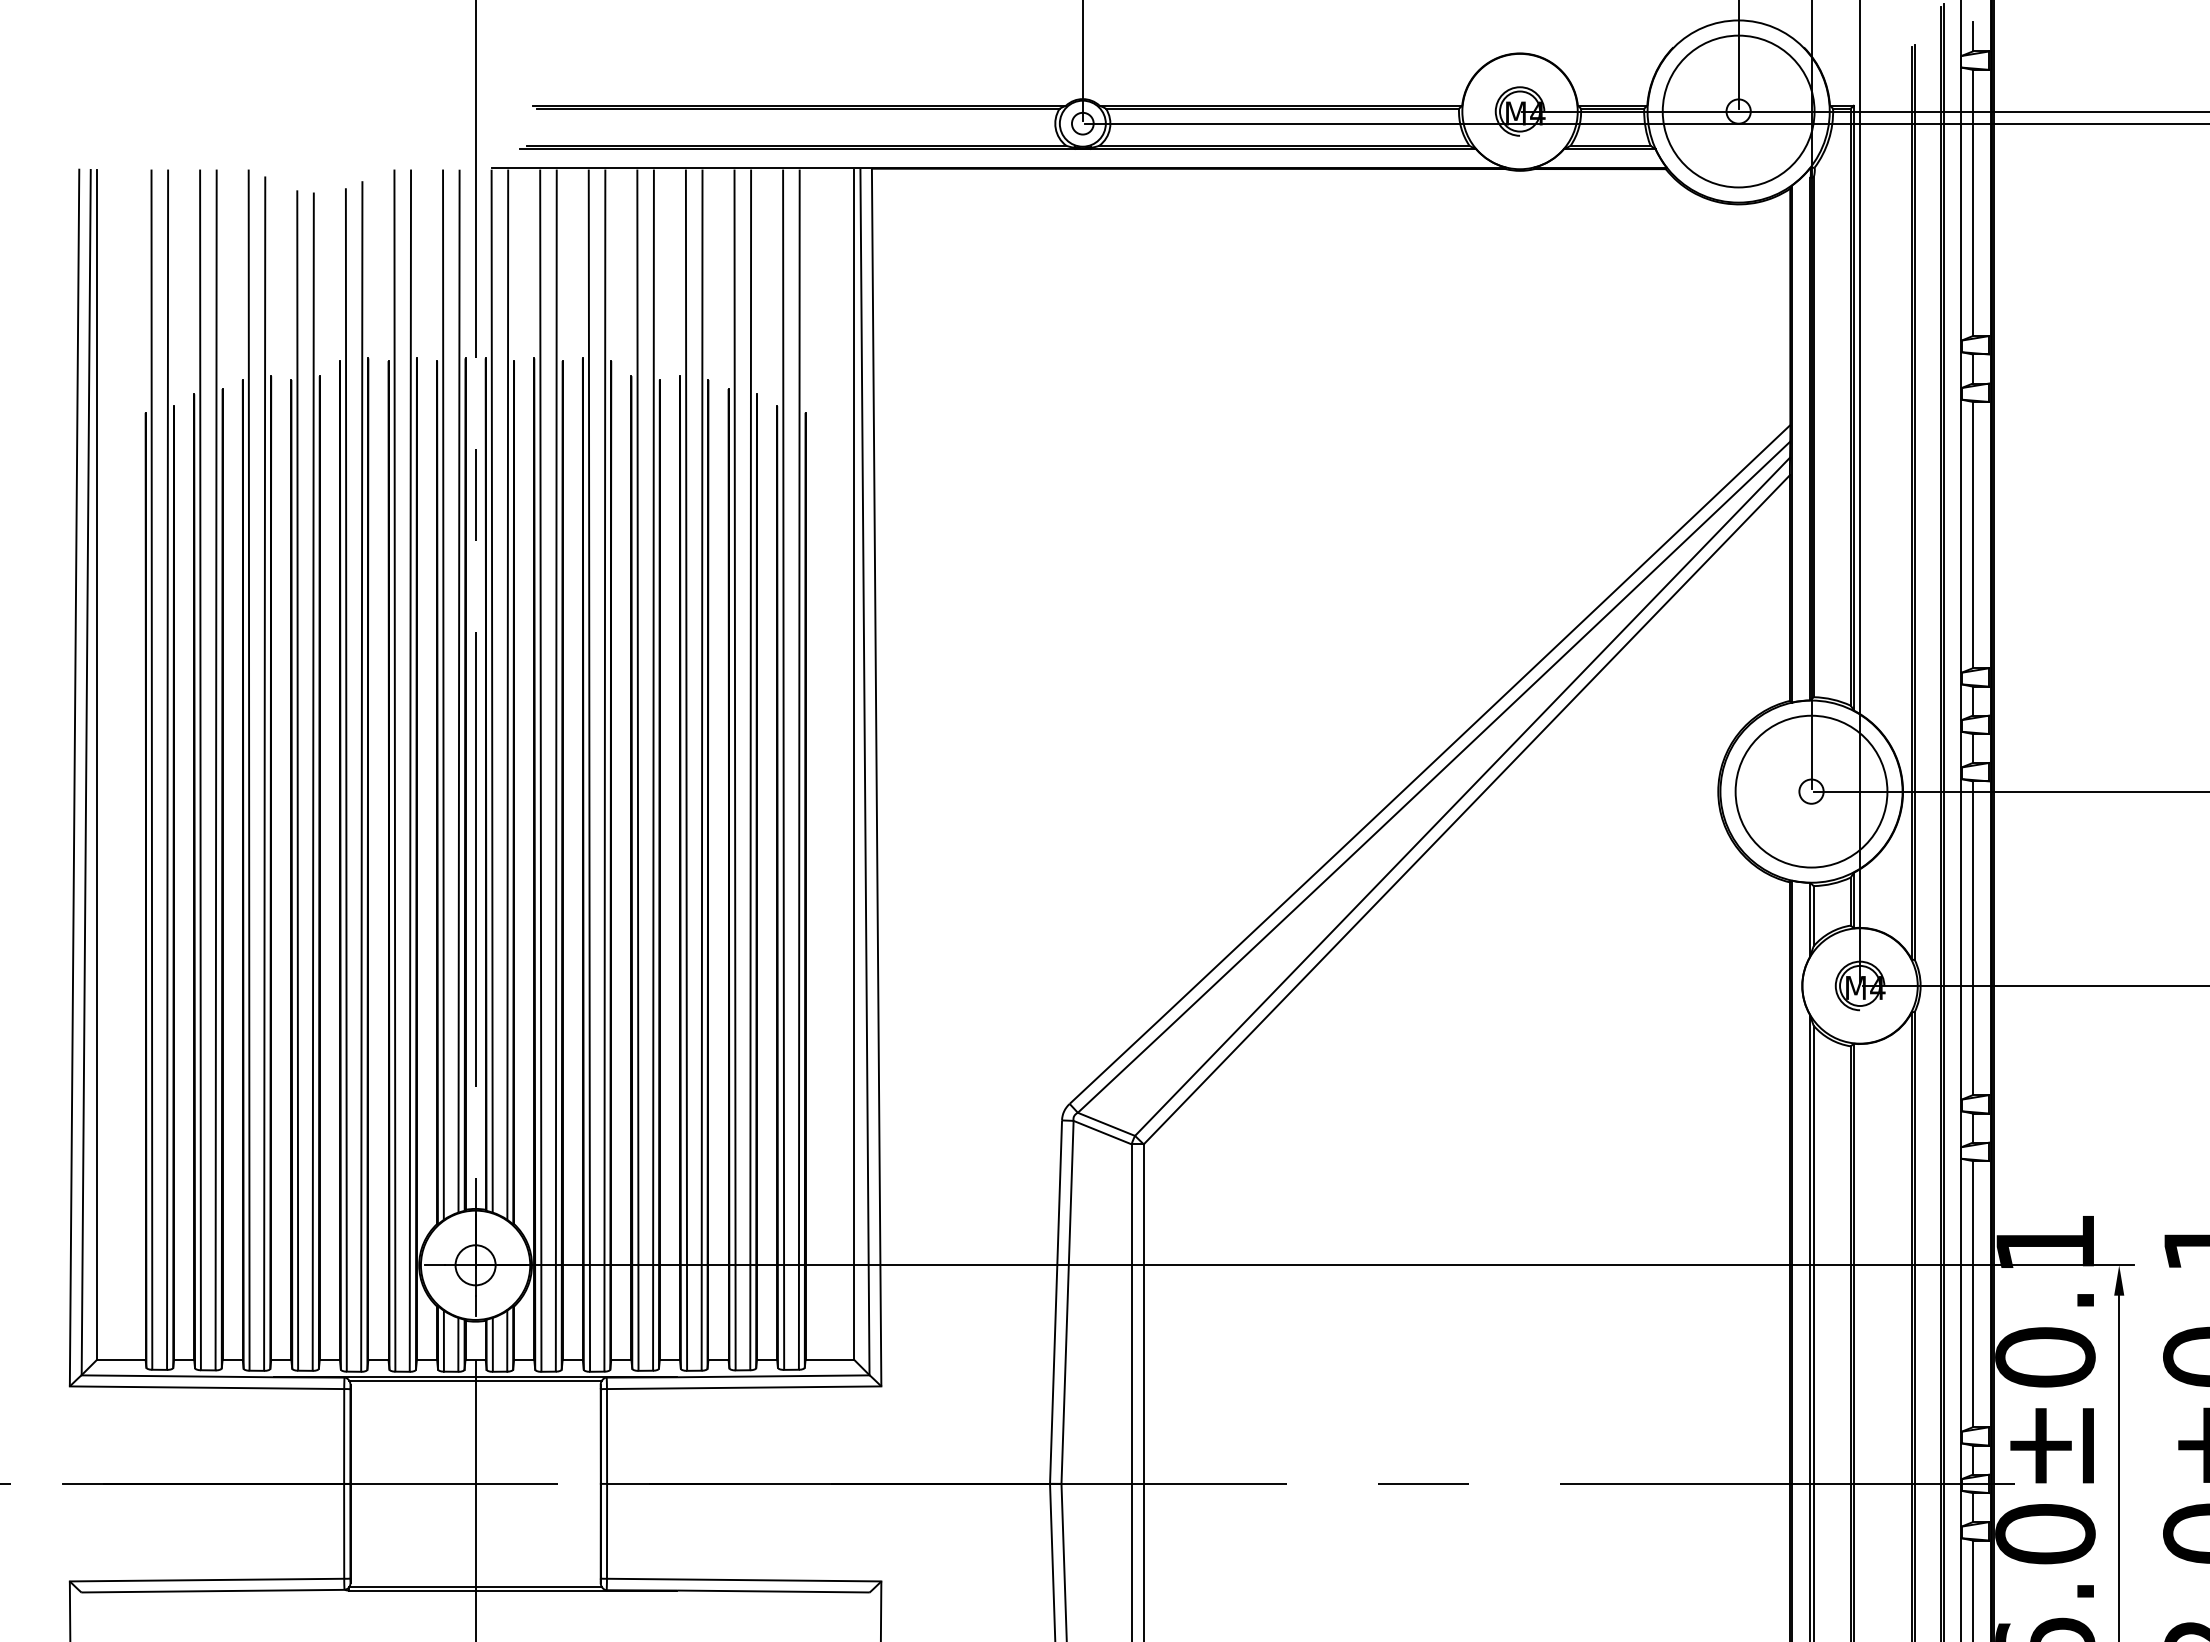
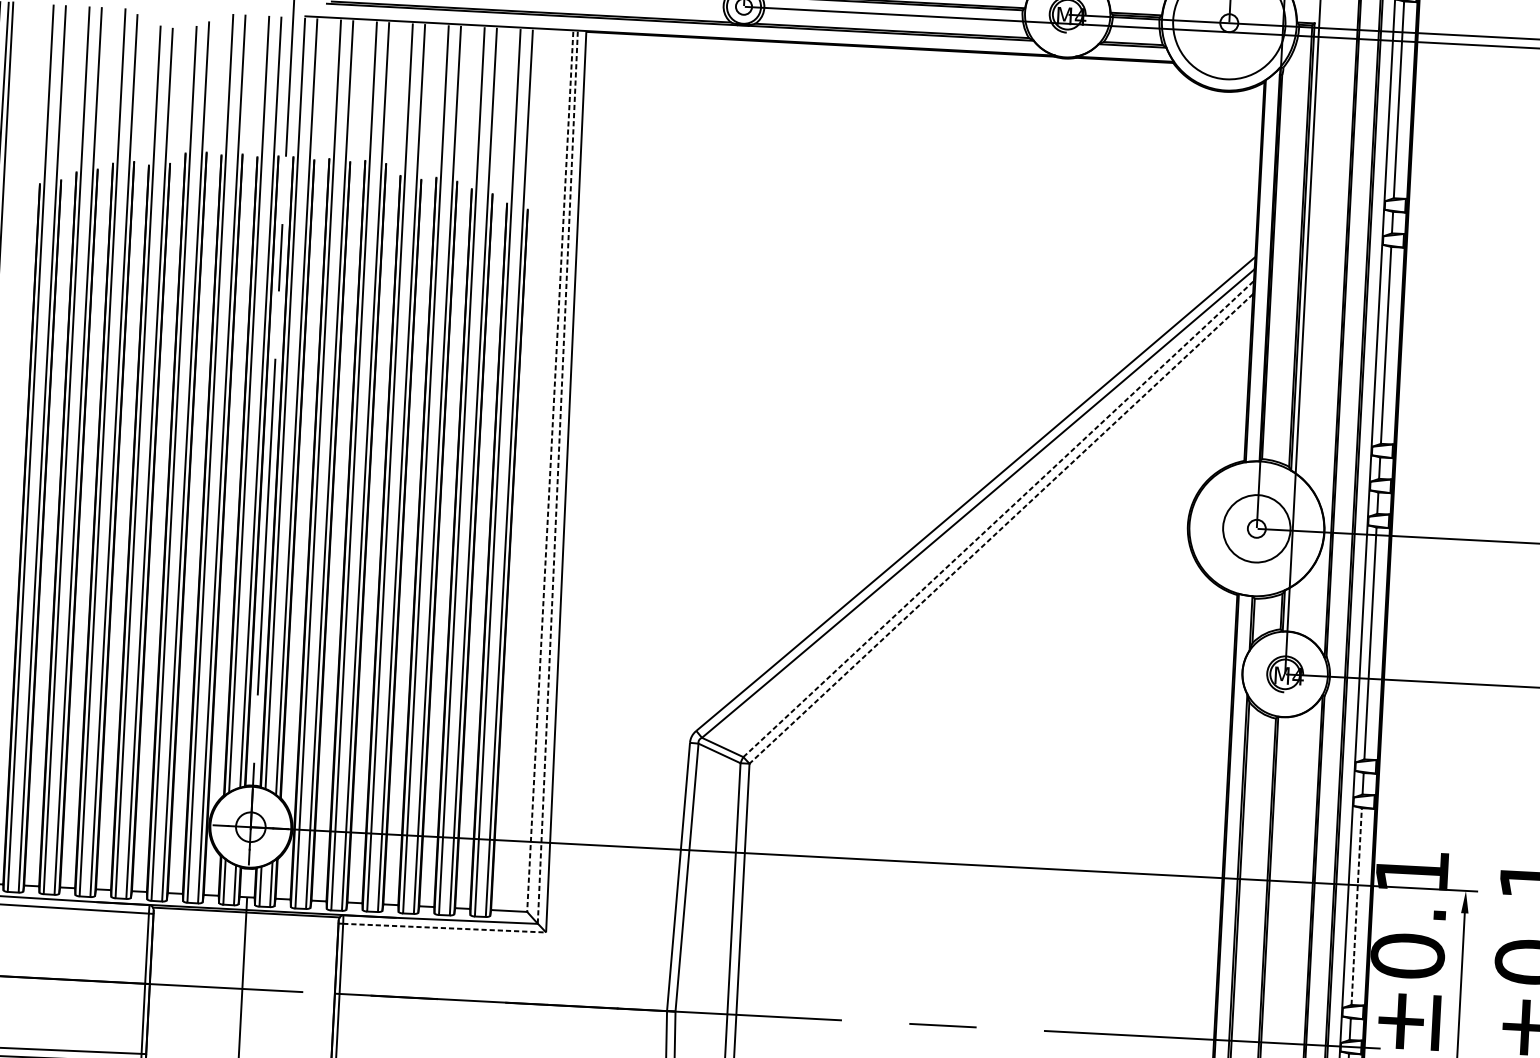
line: (854, 765) -> (550, 472), solid -> dashed
line: (864, 772) -> (557, 477), solid -> dashed
circle: (1811, 791) -> (1256, 528), size x0.6
line: (1462, 796) -> (998, 518), solid -> dashed
line: (1466, 810) -> (1001, 529), solid -> dashed
line: (1972, 1293) -> (1356, 906), solid -> dashed
line: (744, 1387) -> (444, 927), solid -> dashed

